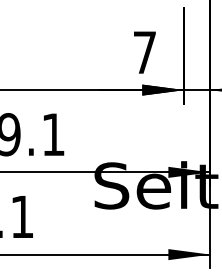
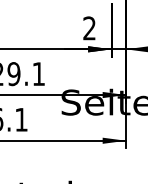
text: (144, 52) -> (89, 28), 7 -> 2

